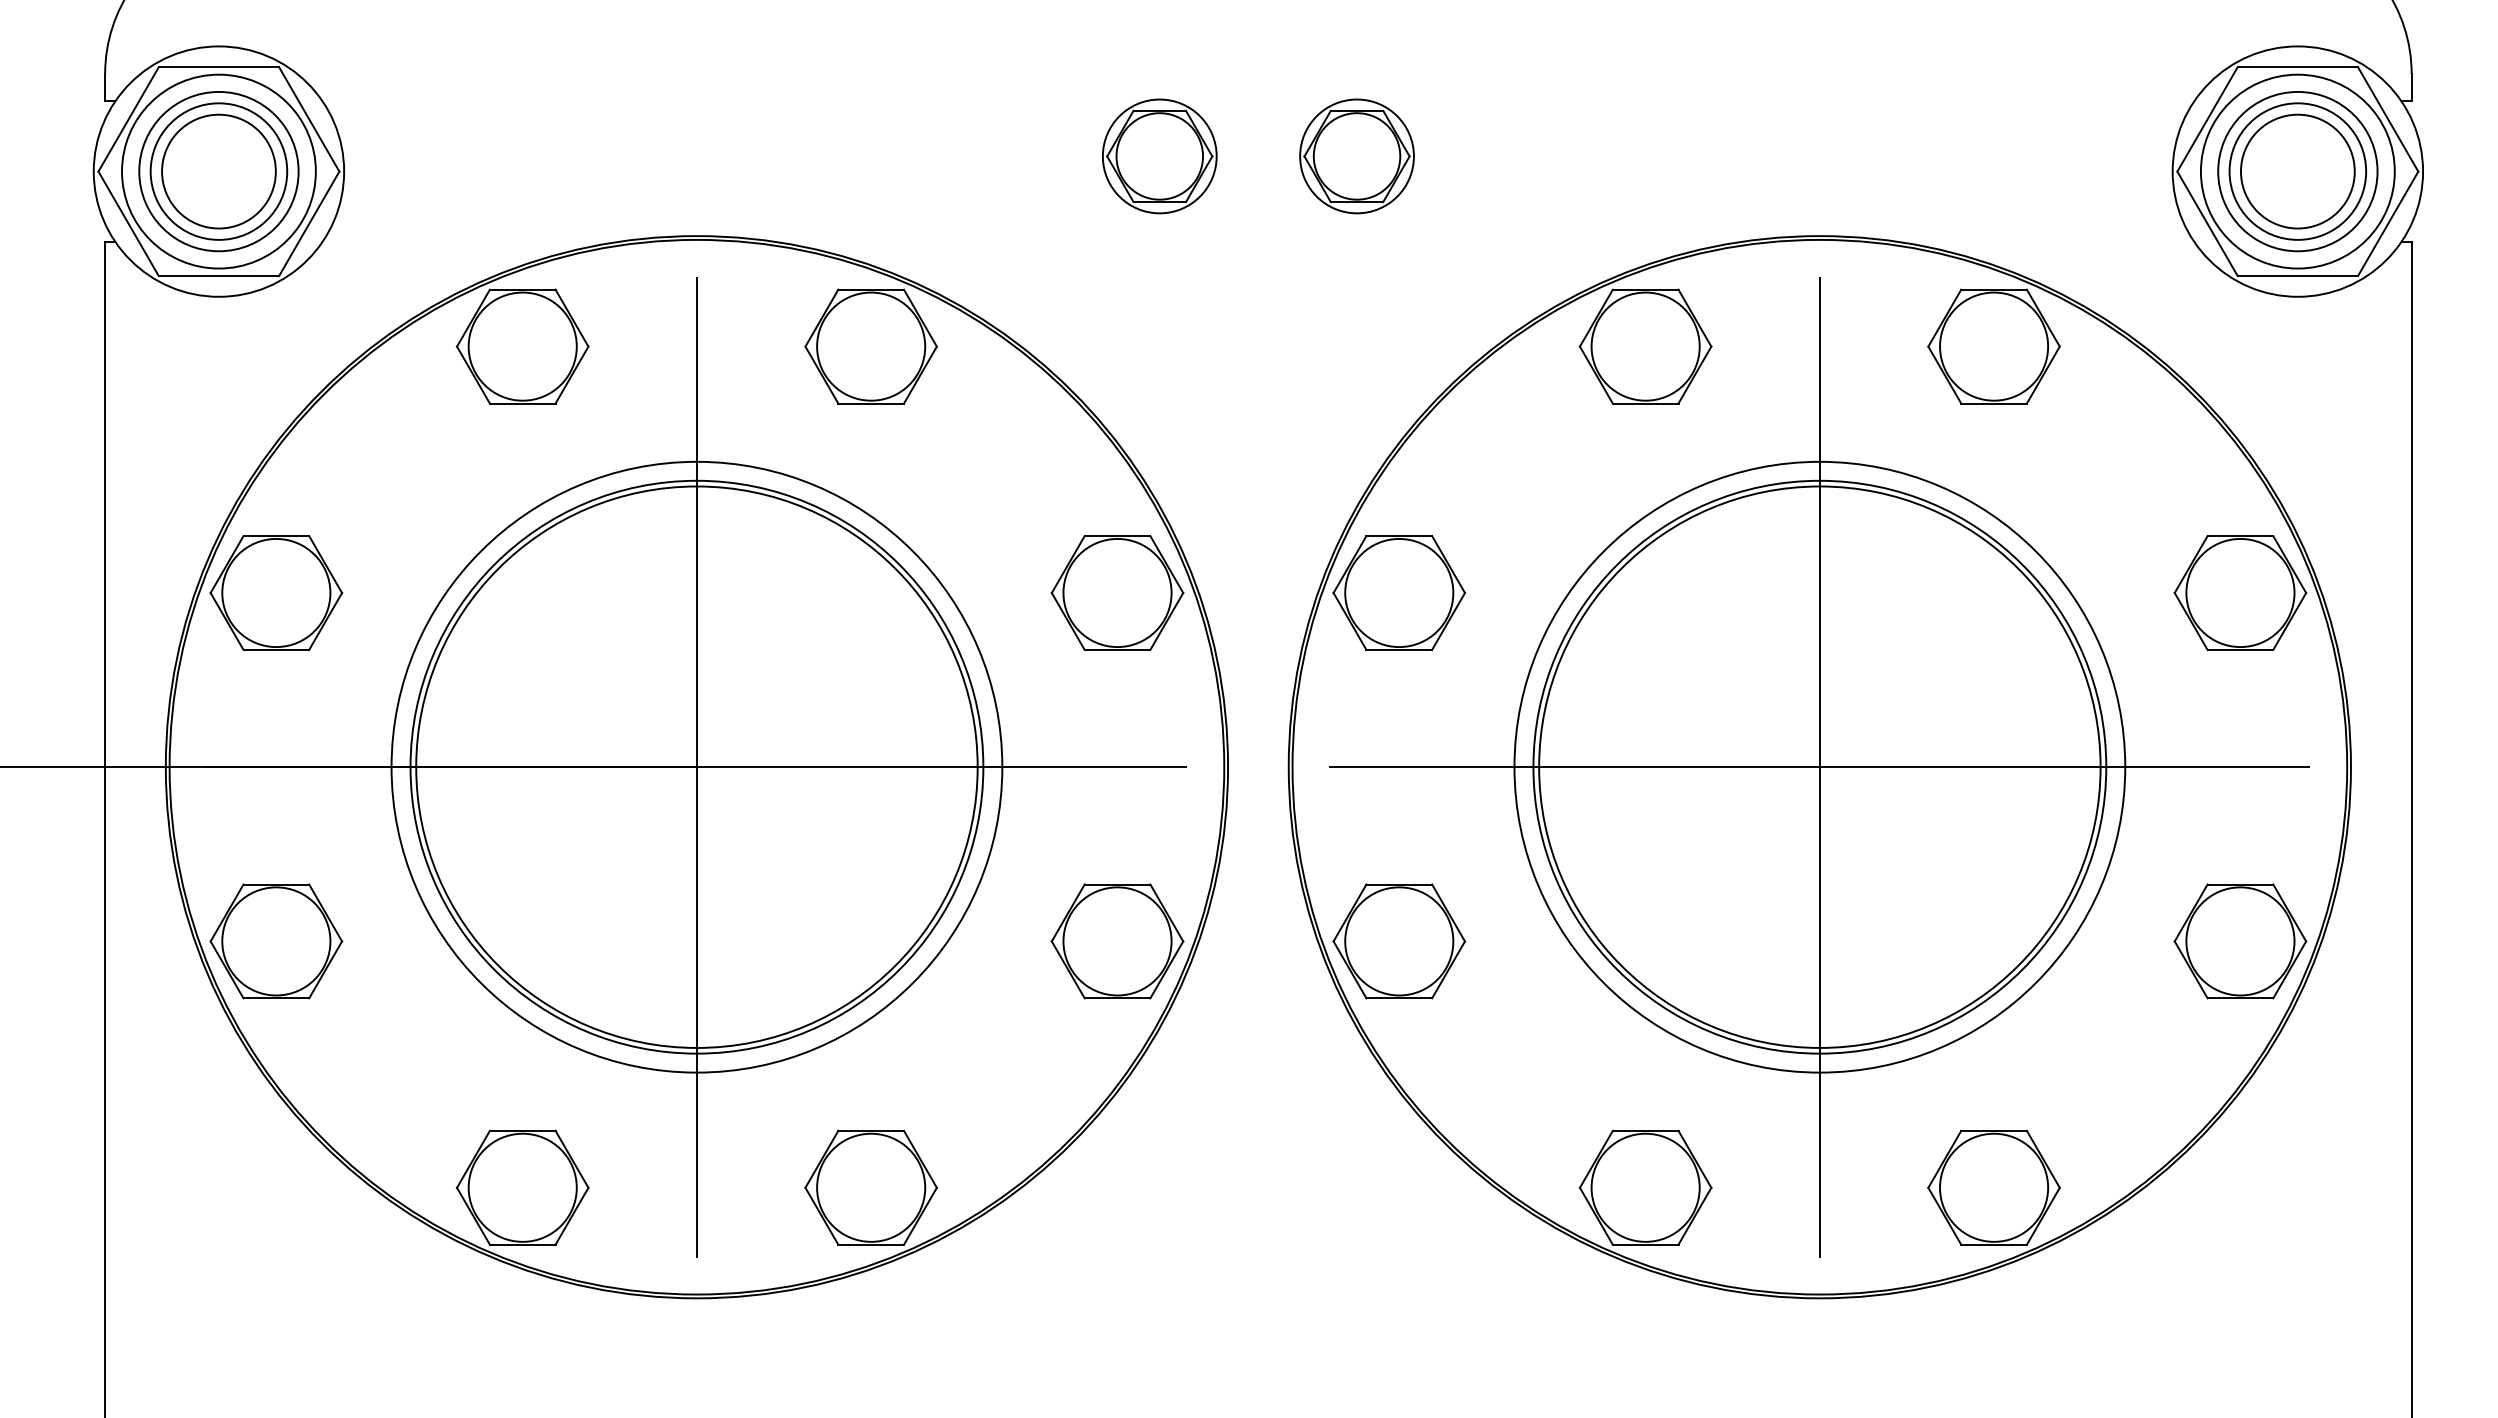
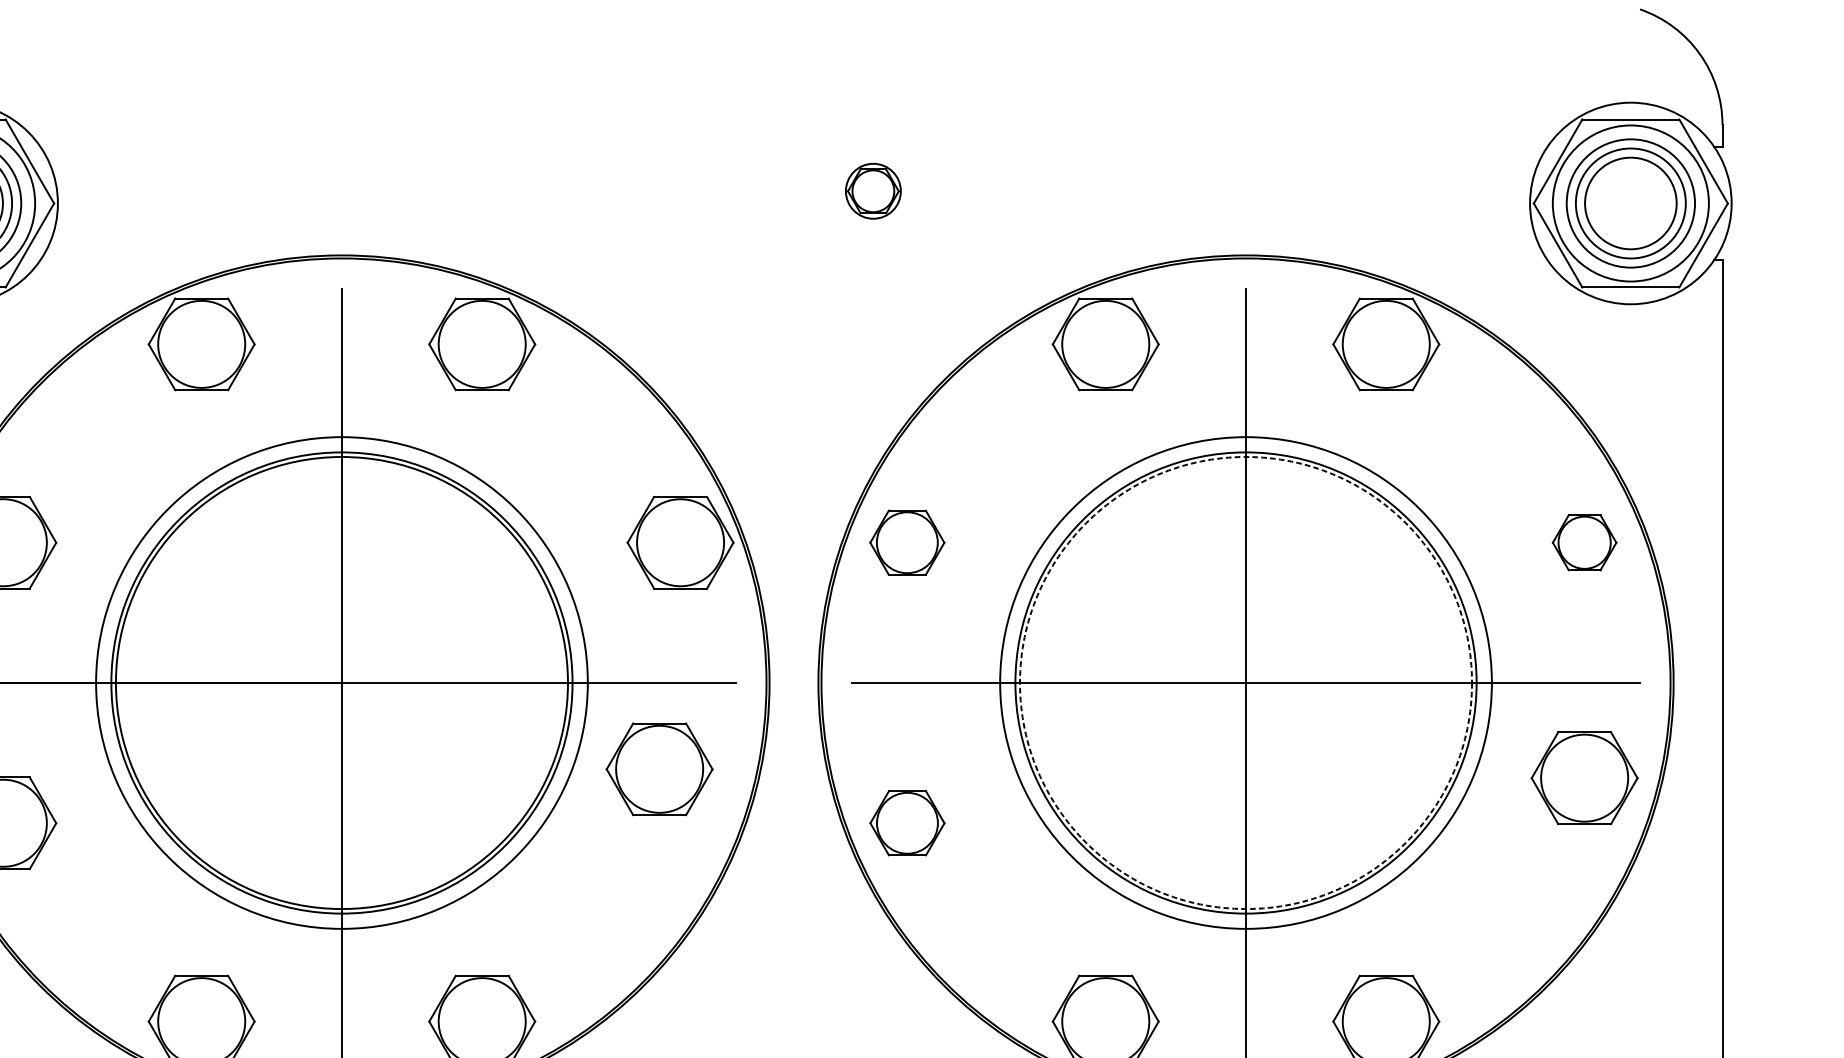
part: (1159, 156) -> (714, 191), removed
part: (1356, 156) -> (872, 191), size x0.6
part: (1398, 592) -> (906, 542), size x0.7
part: (2240, 592) -> (1584, 542), size x0.6
circle: (1819, 766) -> (1245, 682), solid -> dashed
part: (1117, 941) -> (659, 769), moved
part: (1399, 941) -> (907, 823), size x0.7
part: (2240, 941) -> (1584, 778), moved

